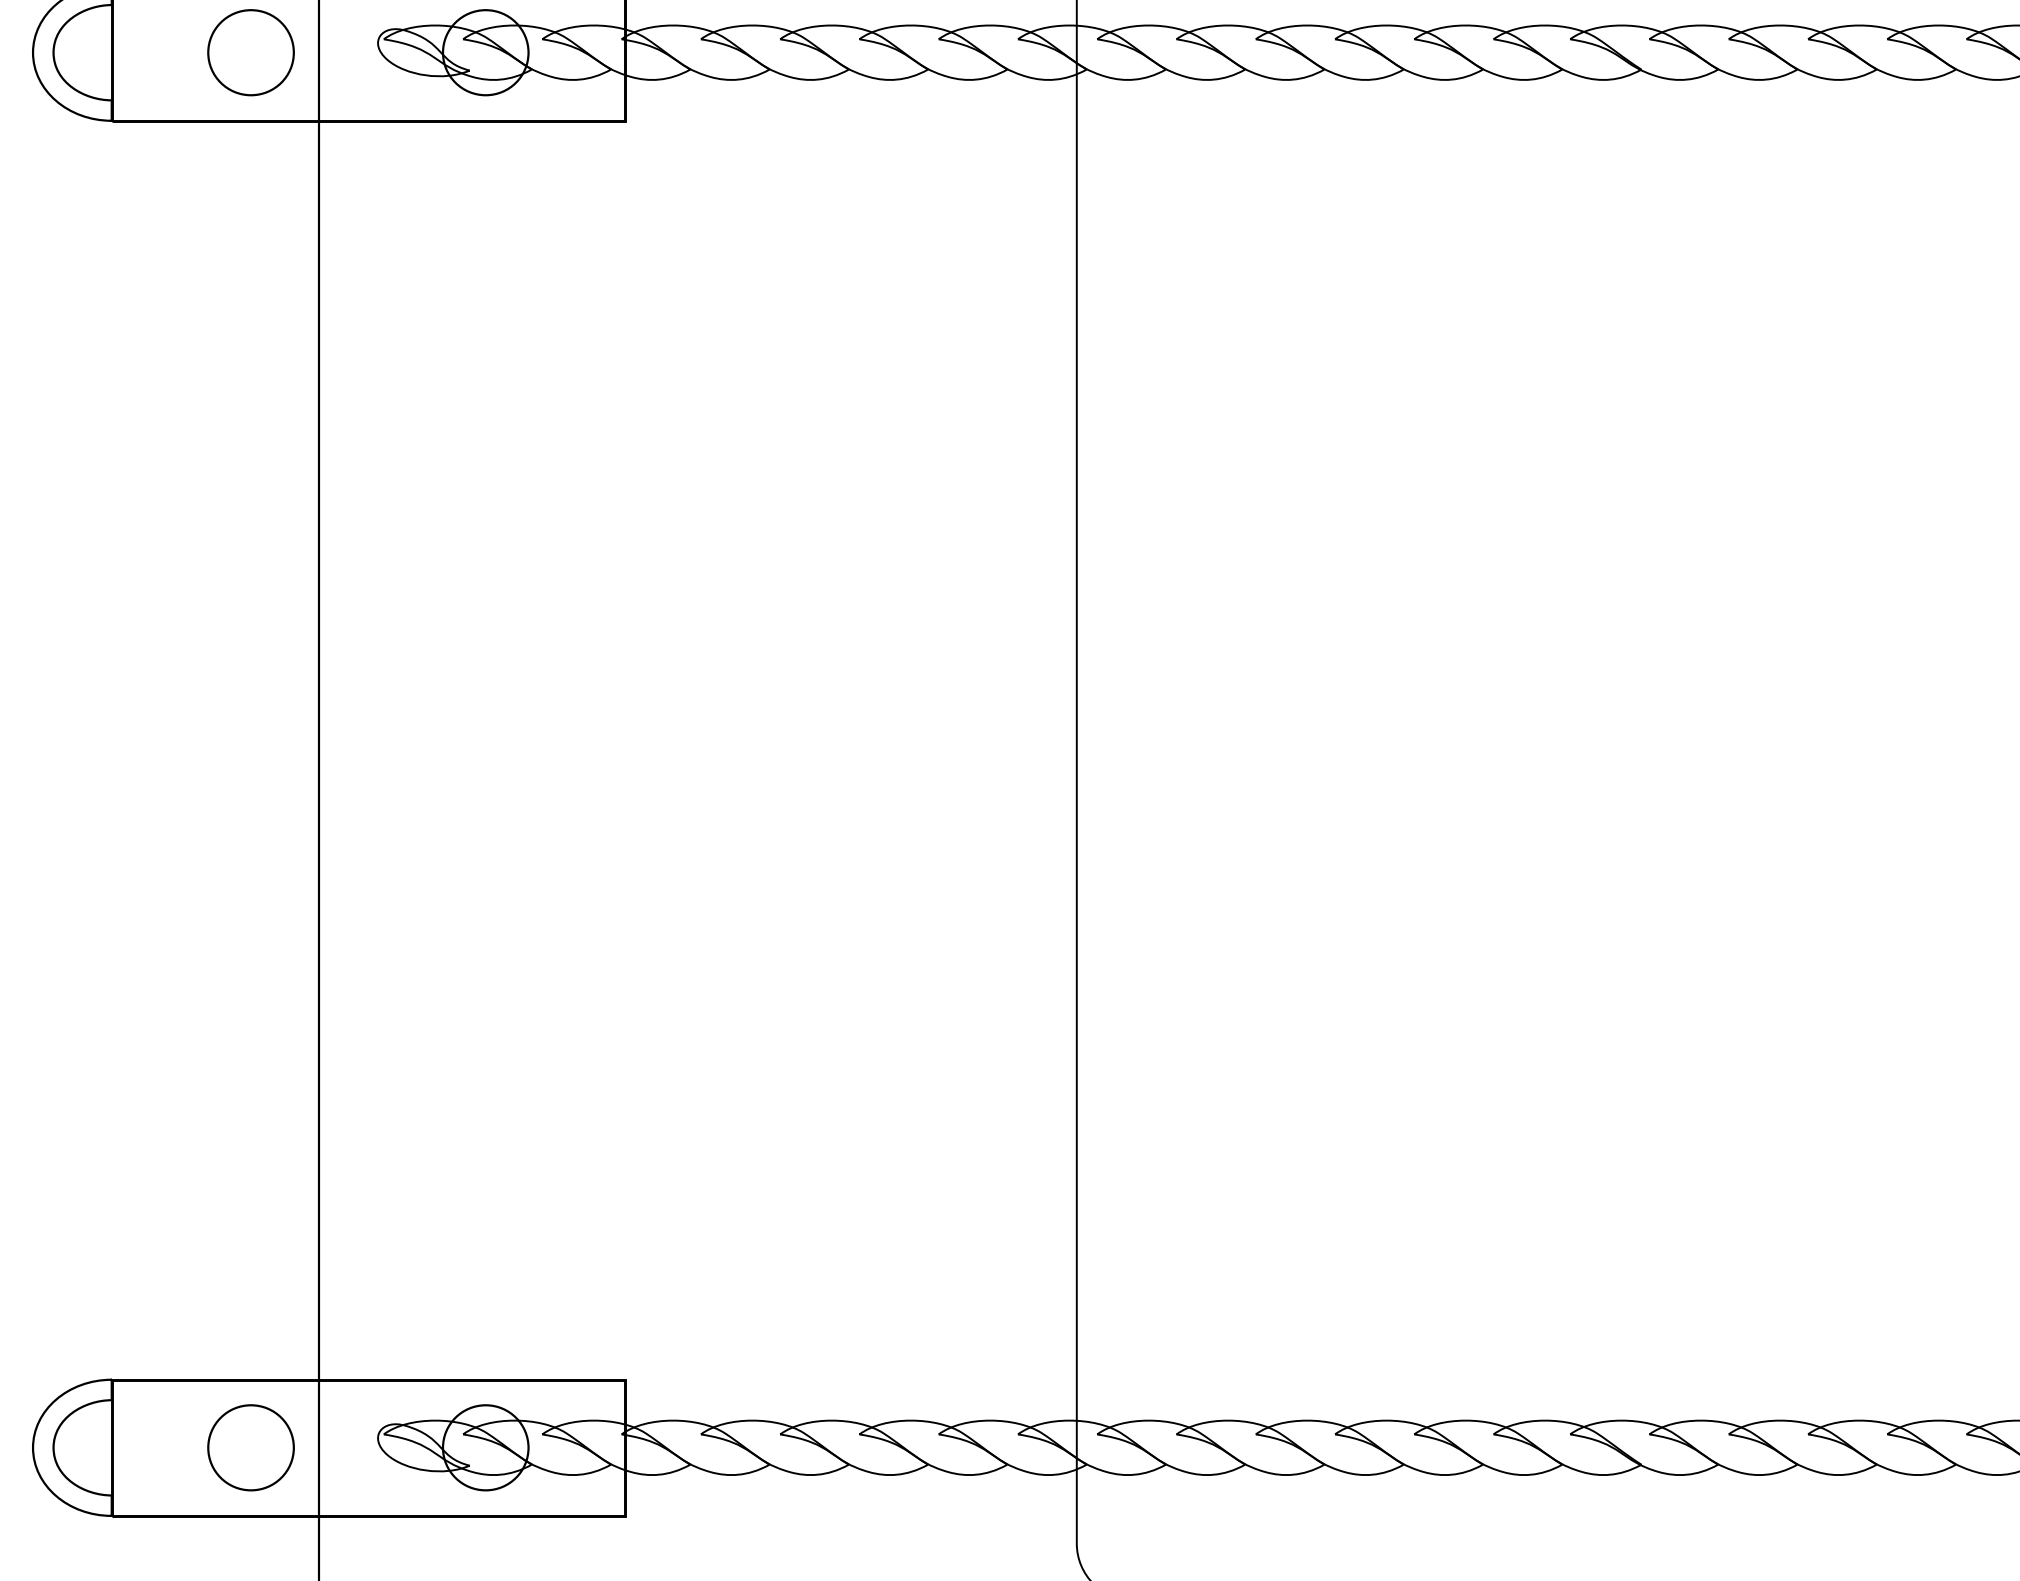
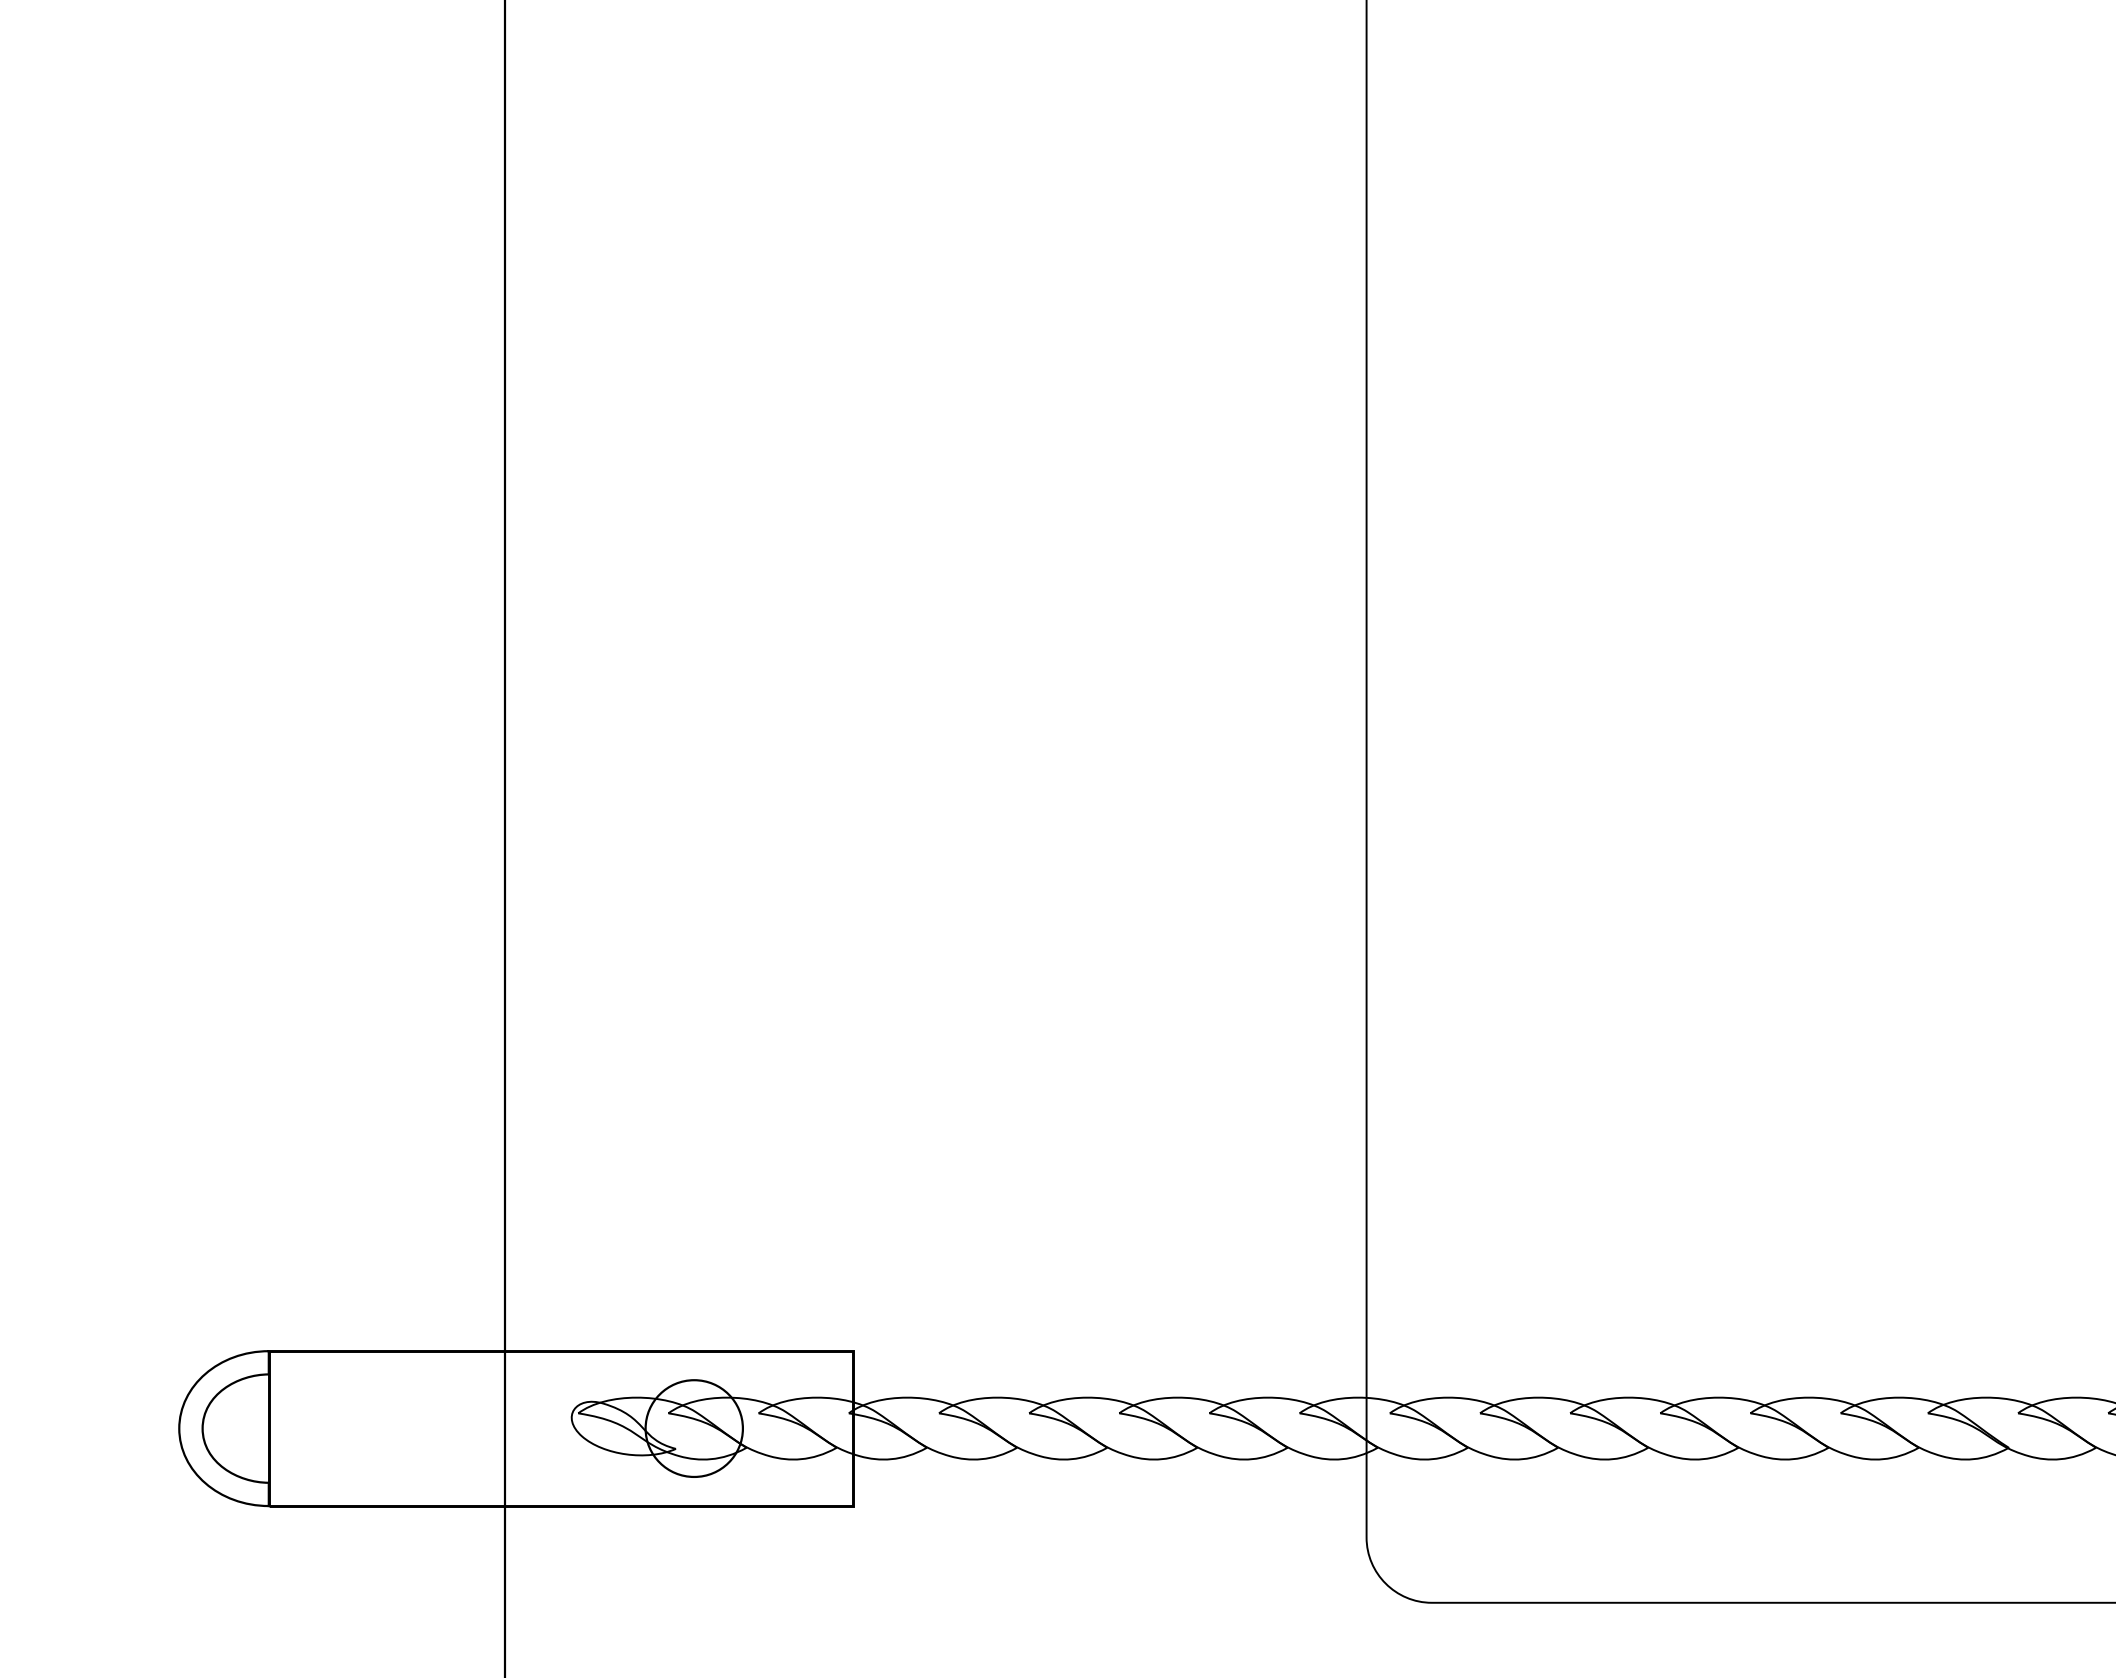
part: (250, 1447) -> (426, 1428), removed

